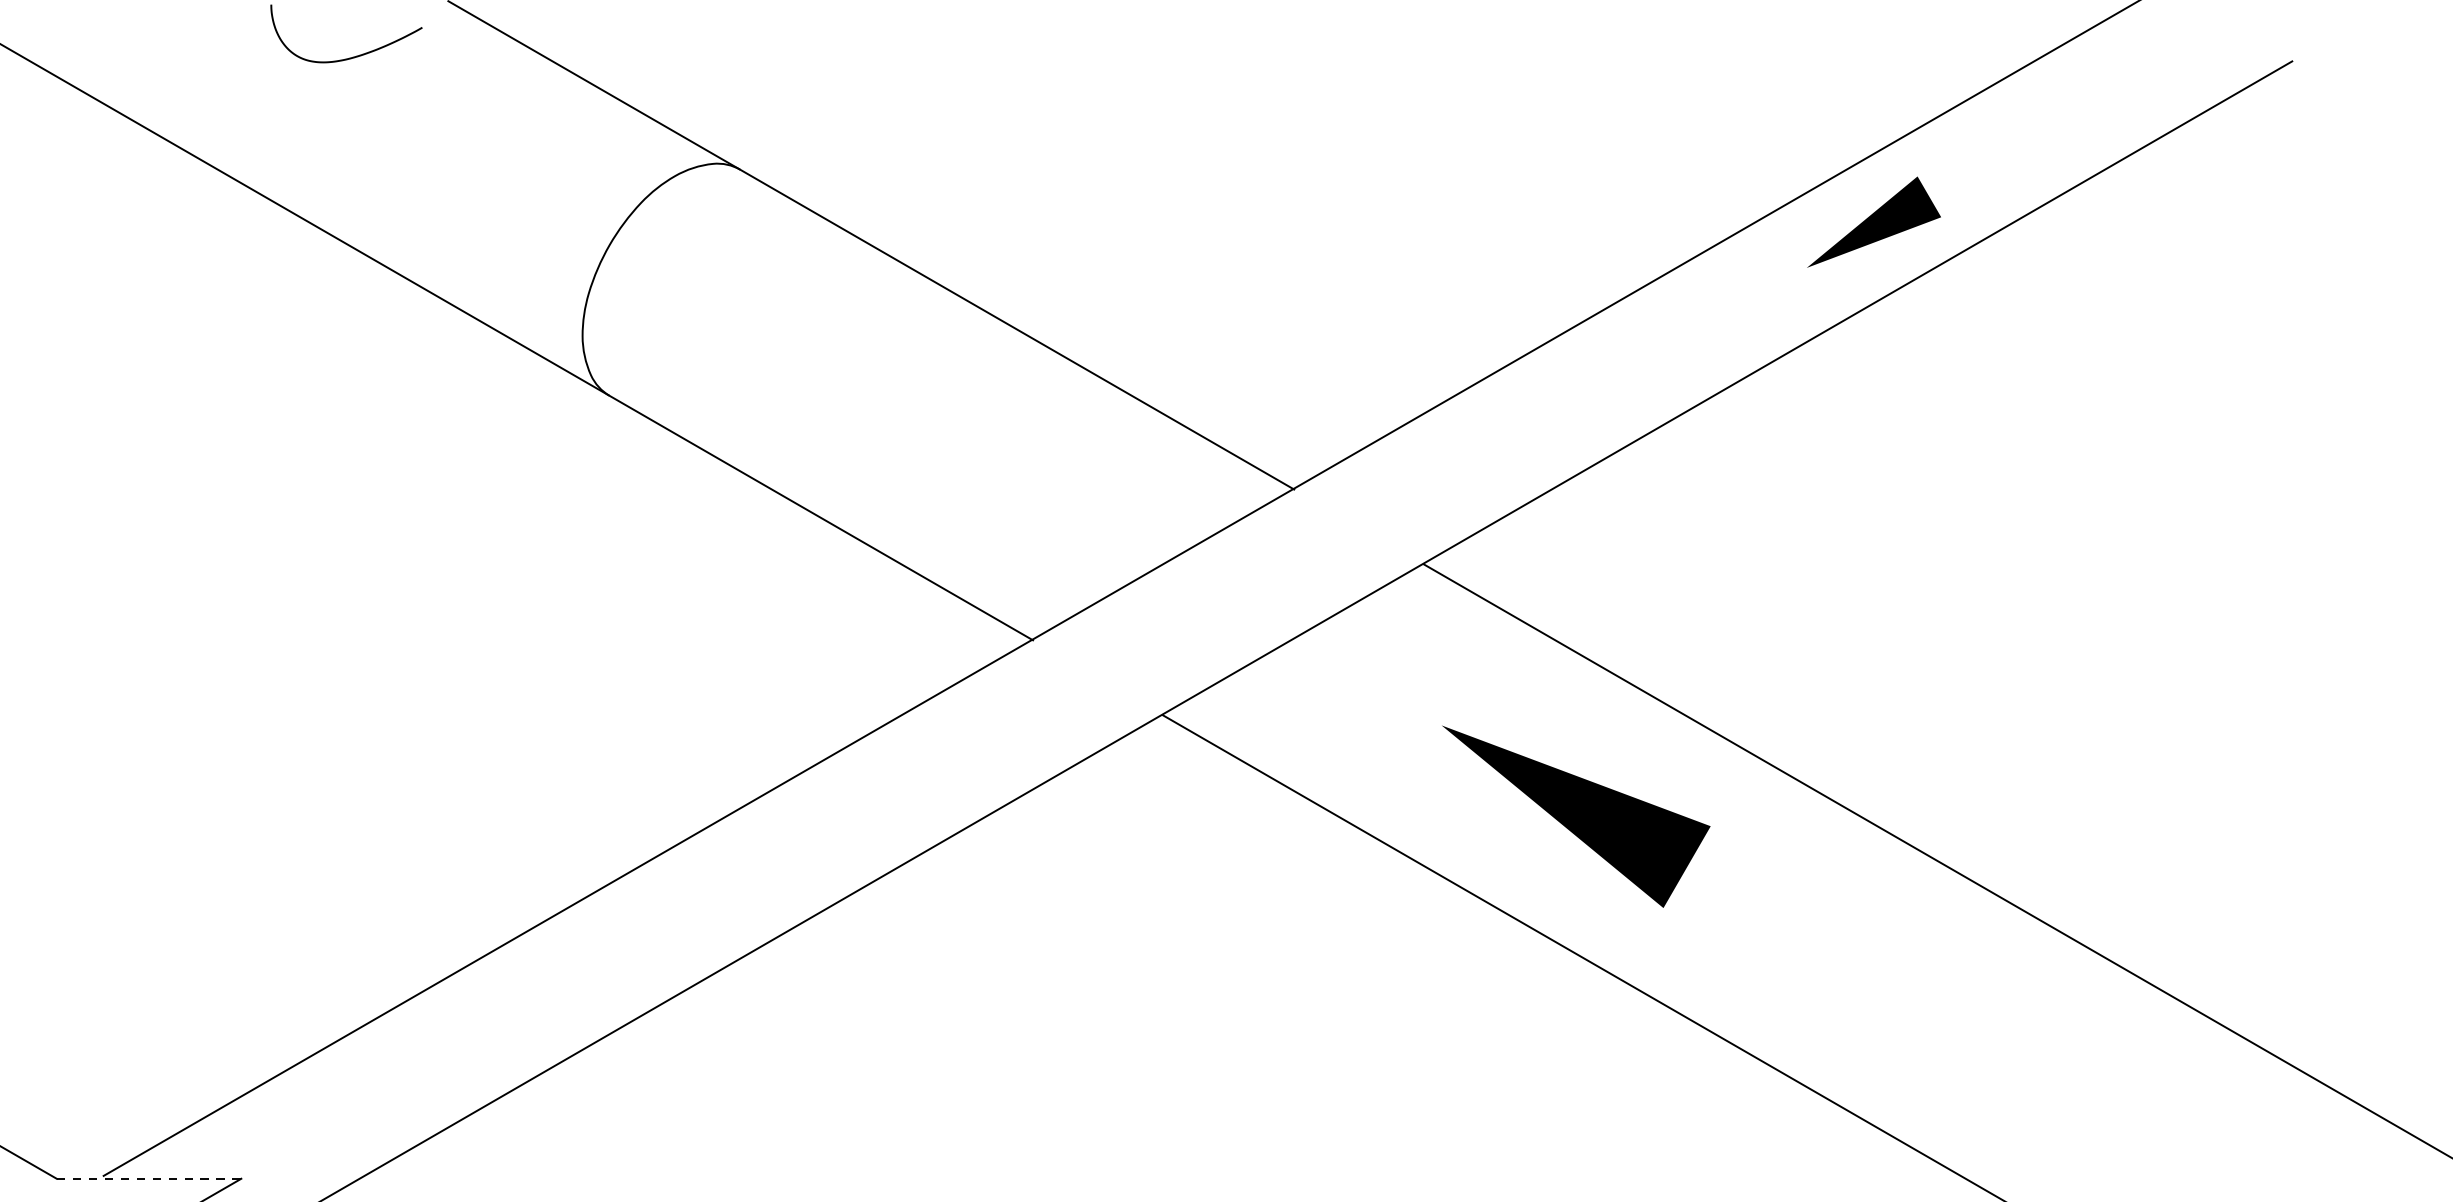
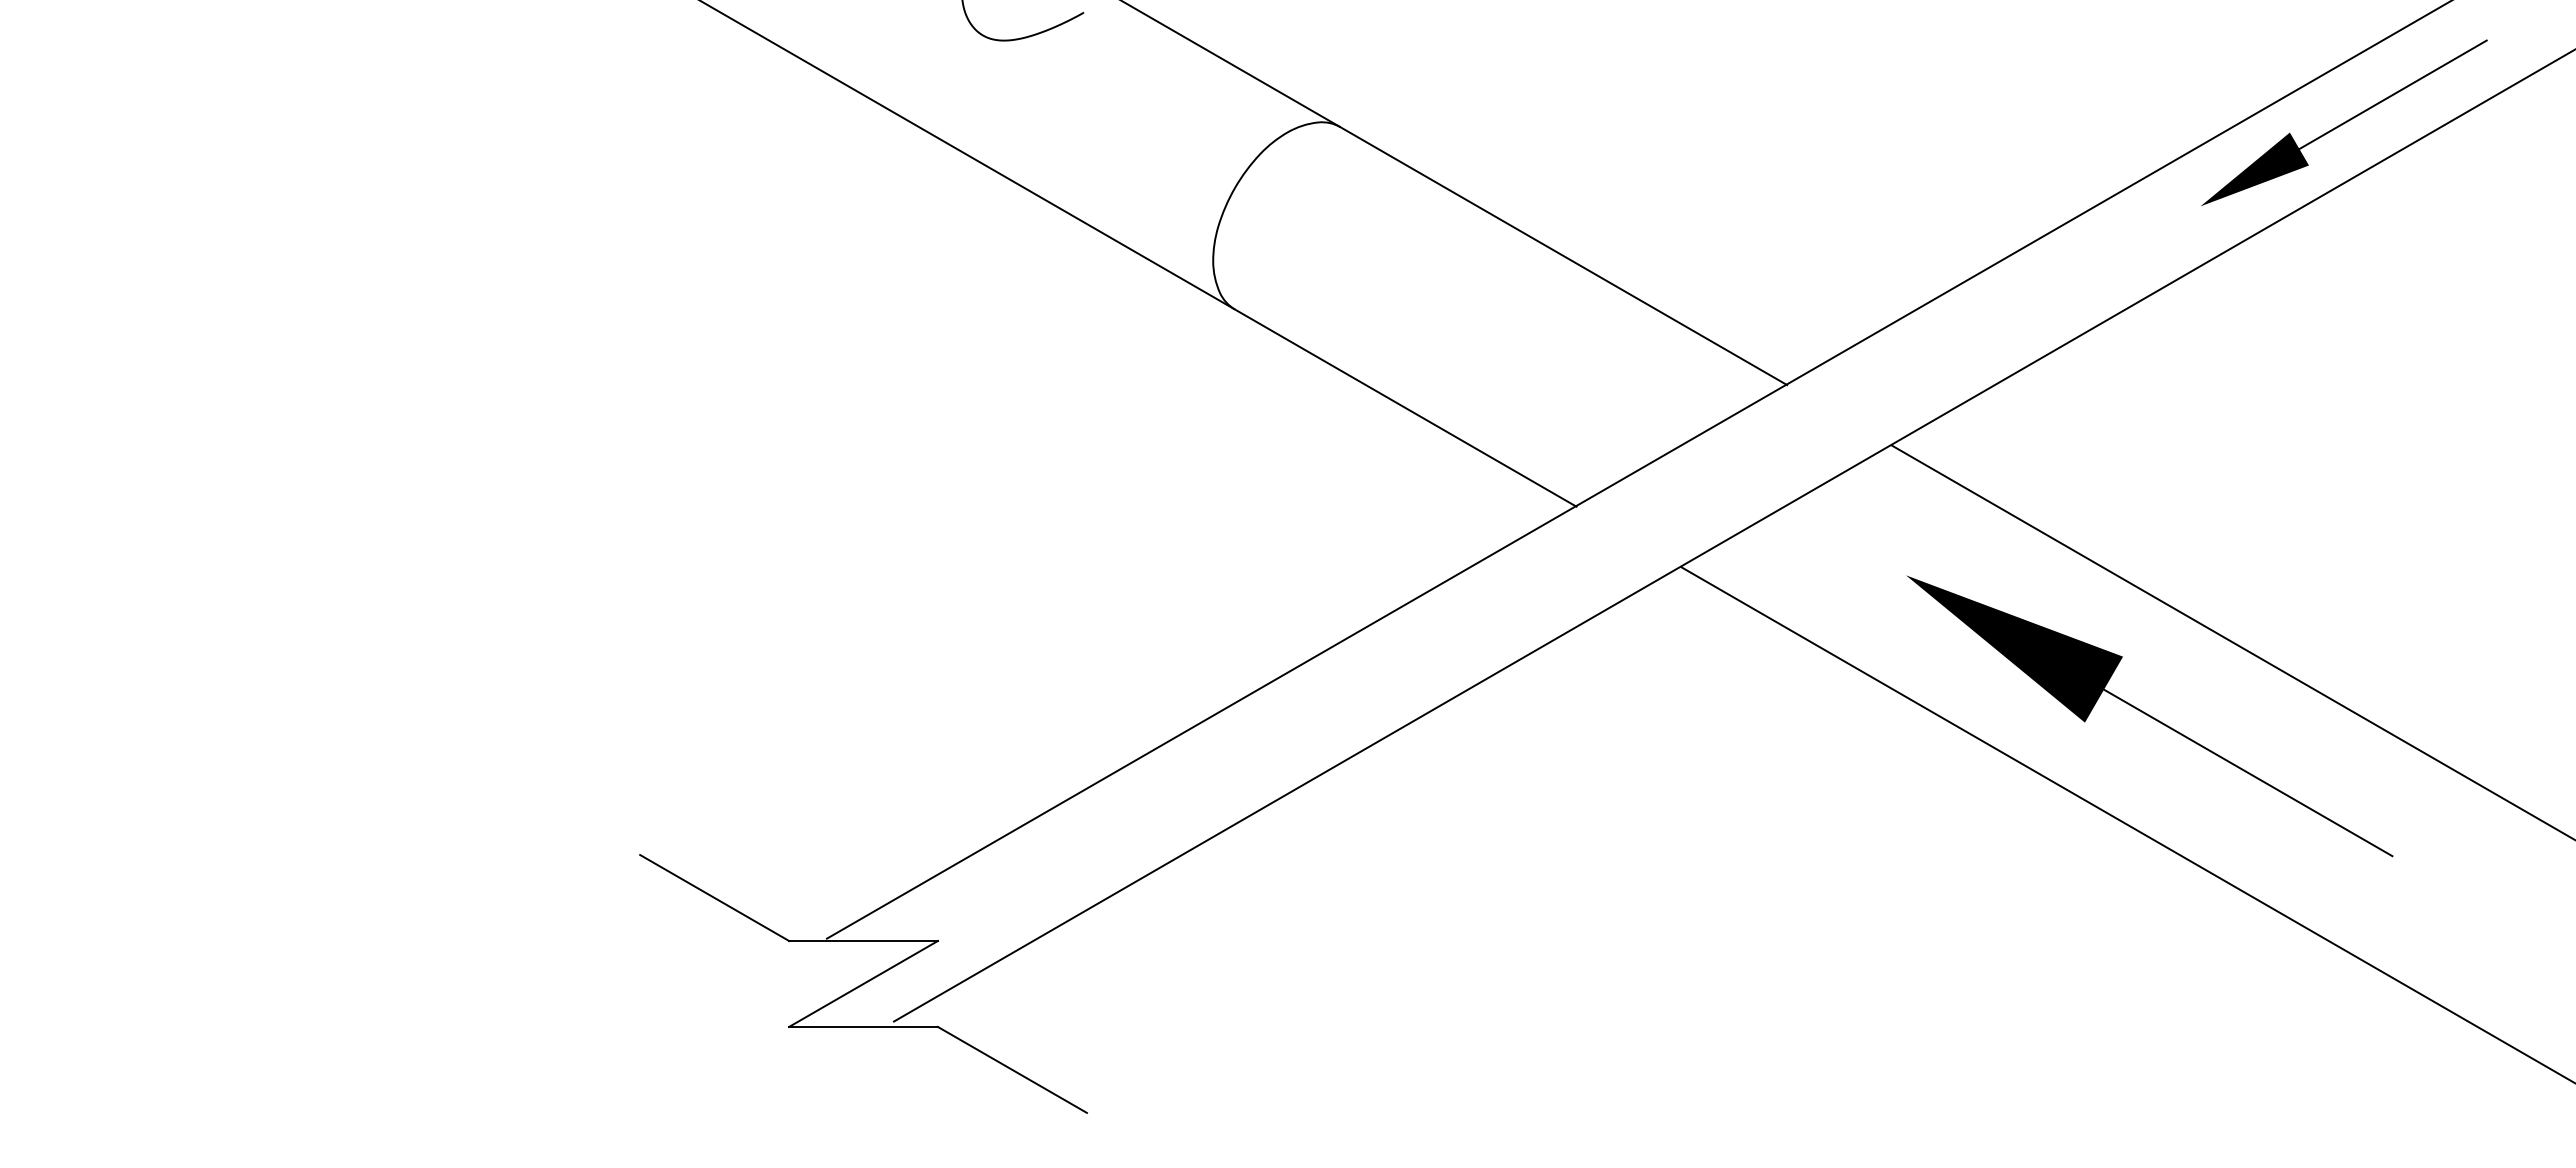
line: (2044, 129) -> (2392, 94), added
line: (1866, 969) -> (2248, 772), added
line: (150, 1178) -> (864, 940), dashed -> solid

